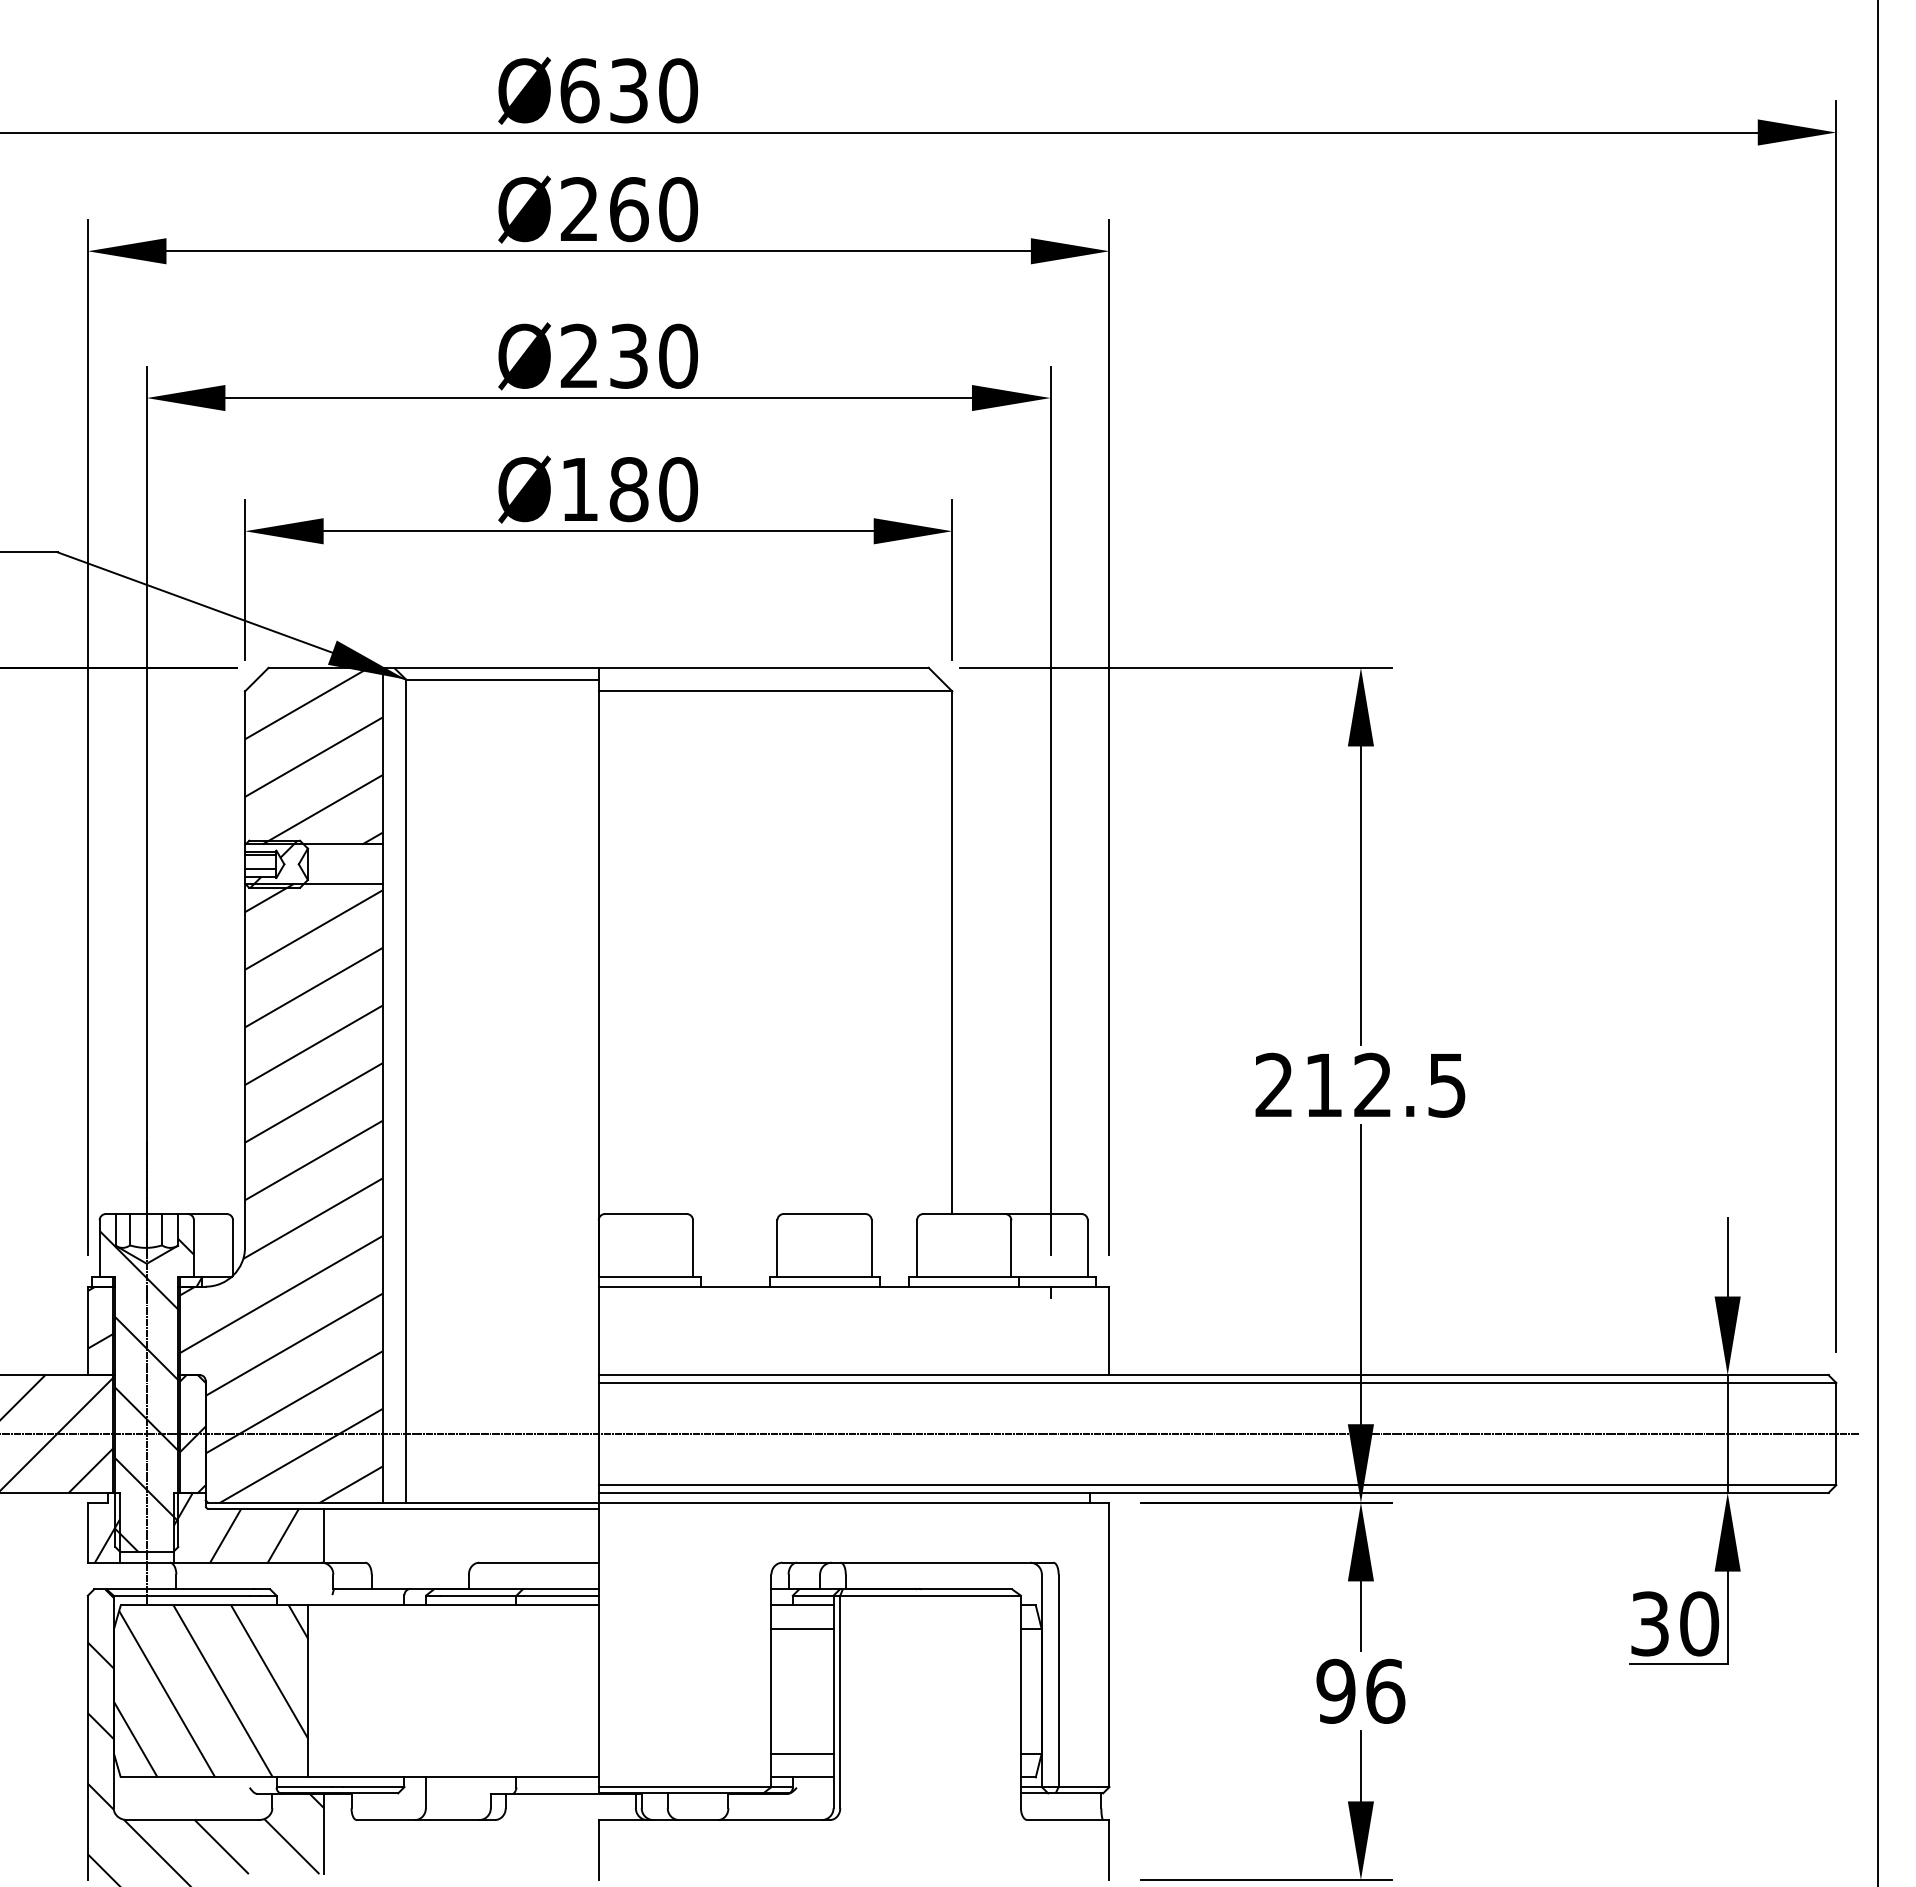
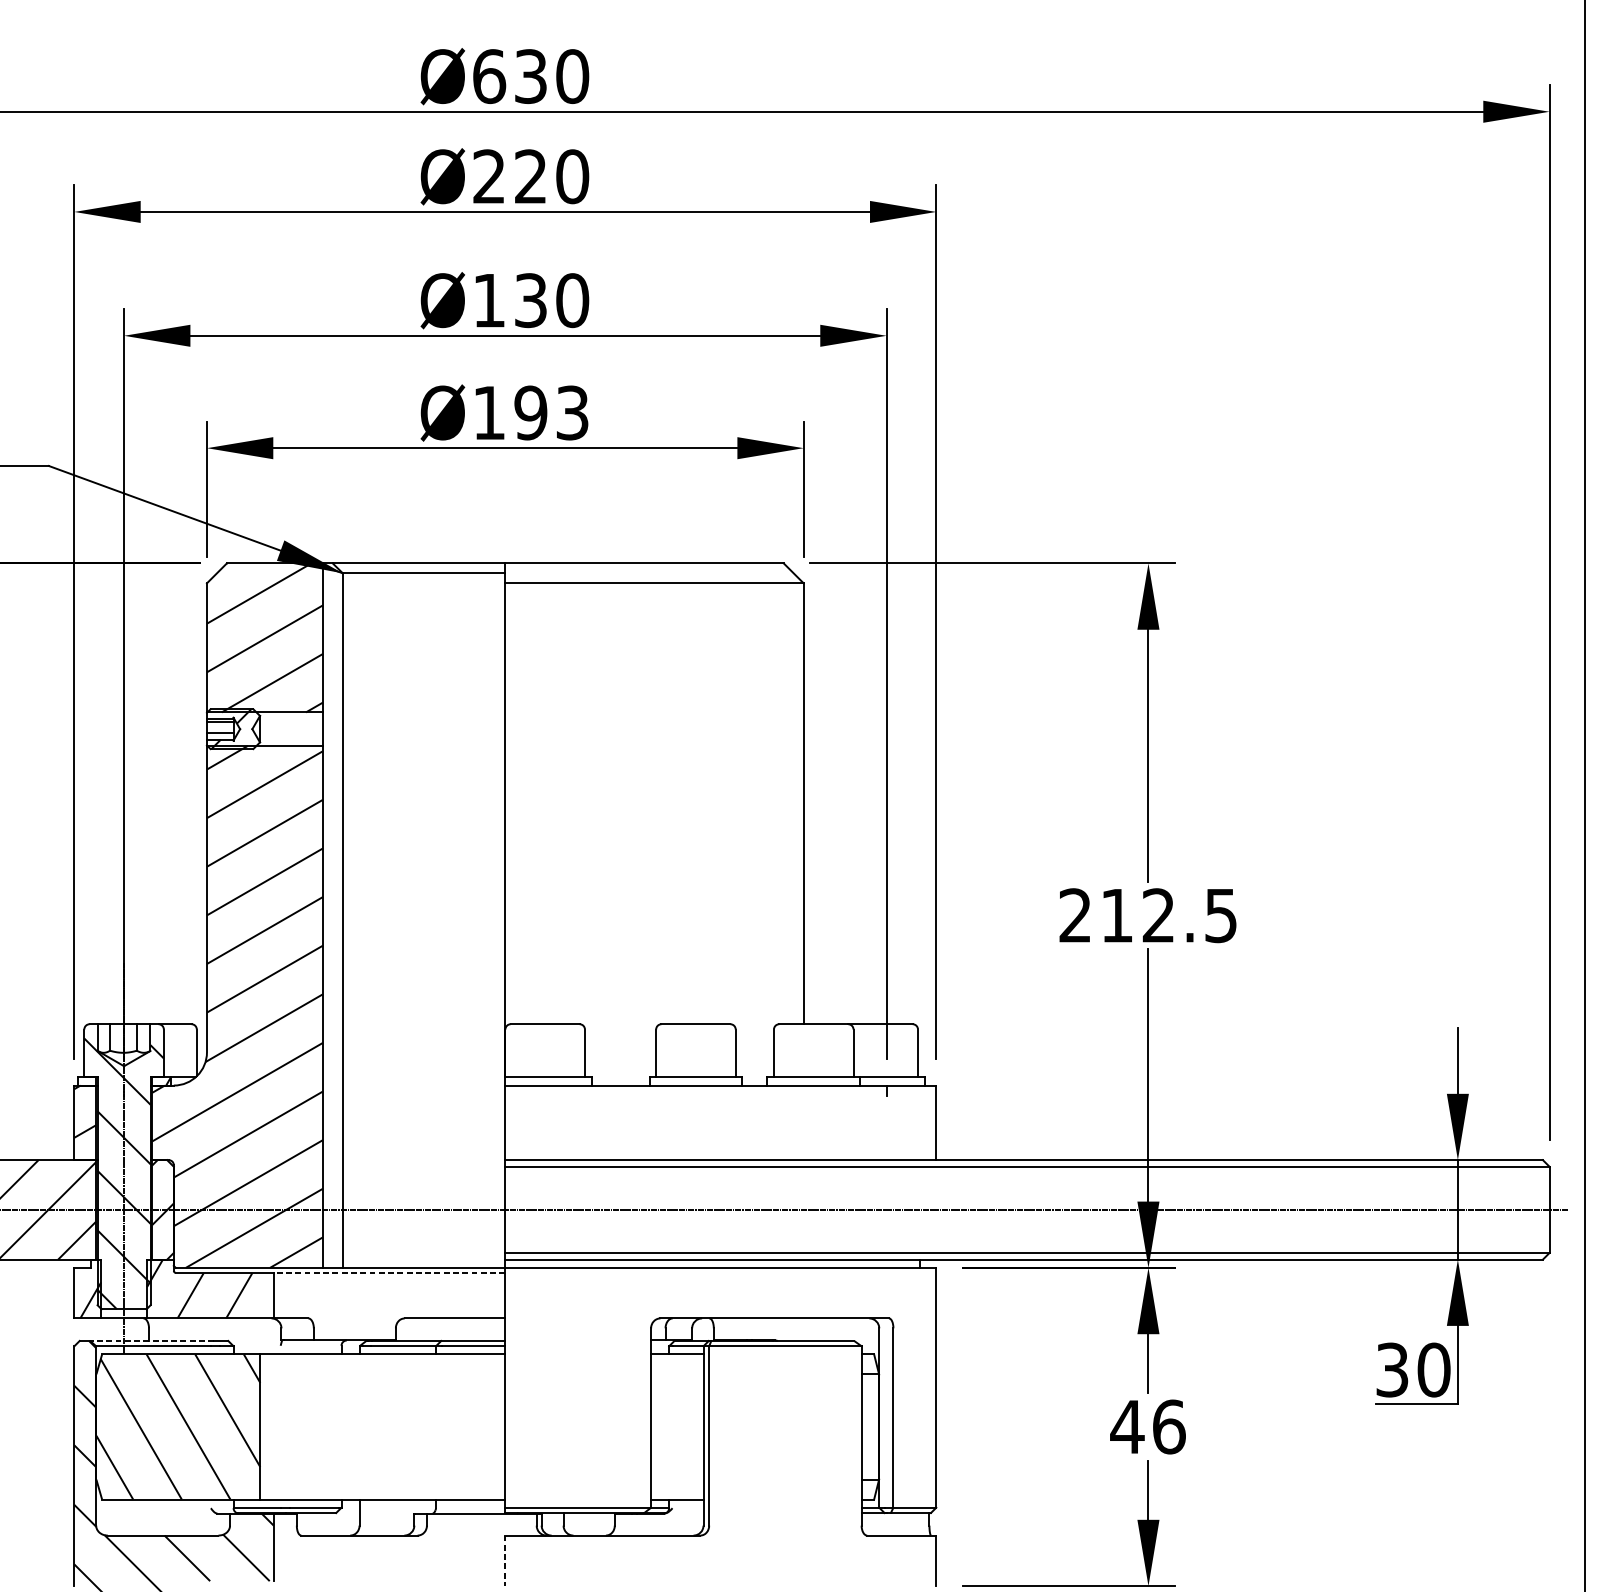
text: (629, 209) -> (531, 176), Ø260 -> Ø220
text: (578, 355) -> (488, 299), Ø230 -> Ø130
text: (653, 489) -> (551, 412), Ø180 -> Ø193
line: (460, 1508) -> (388, 1272), solid -> dashed
line: (179, 1589) -> (151, 1341), solid -> dashed
line: (802, 1629) -> (677, 1374), removed
text: (1335, 1690) -> (1126, 1426), 96 -> 46
line: (802, 1753) -> (677, 1479), removed
line: (598, 1850) -> (505, 1561), solid -> dashed

